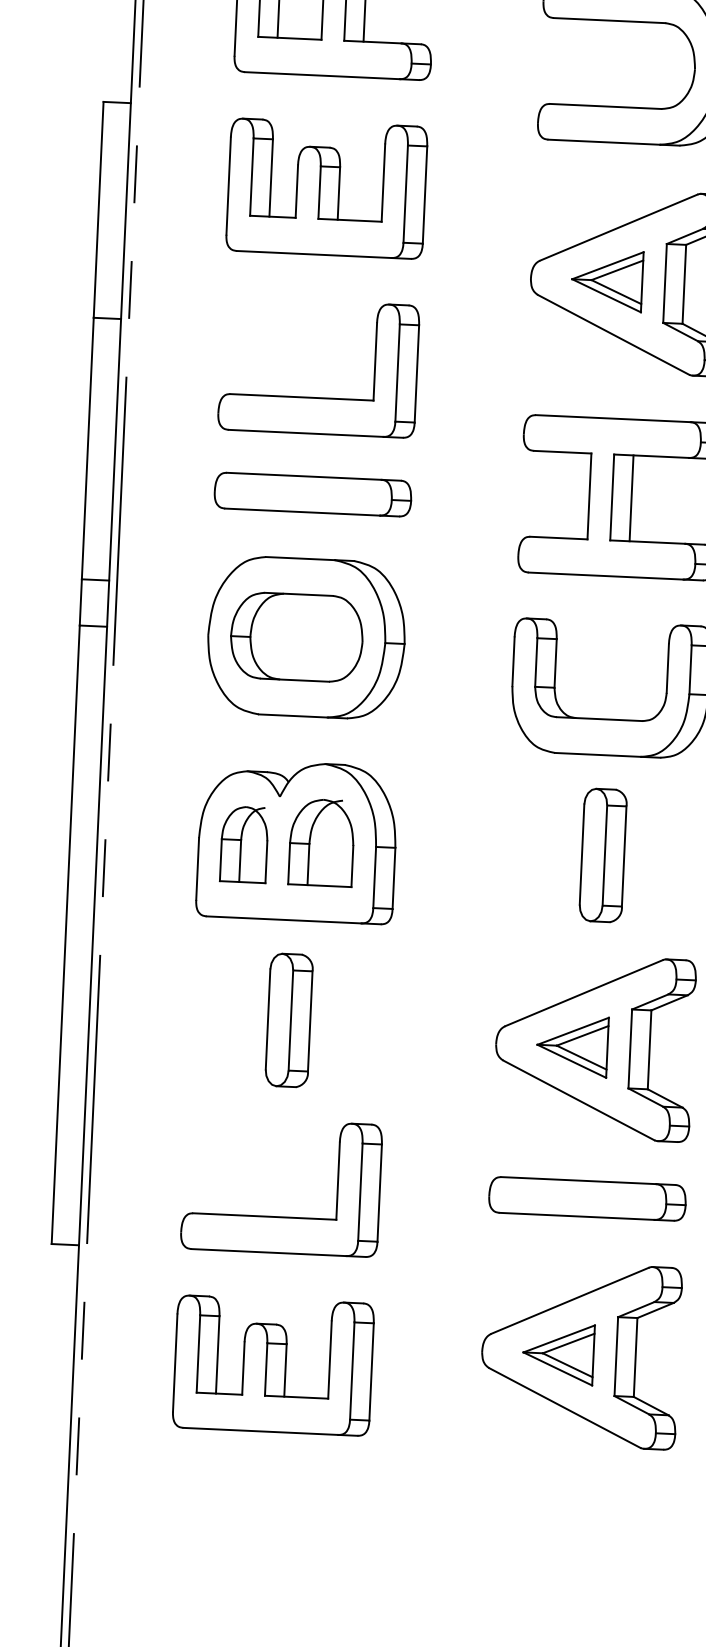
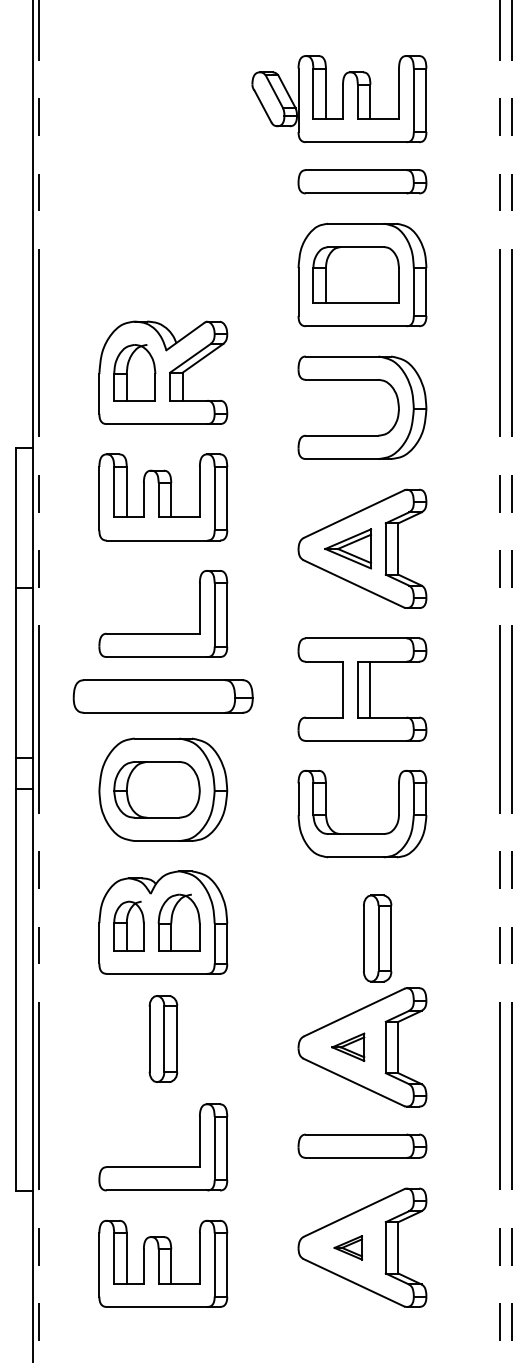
part: (313, 494) -> (163, 696), size x1.4
part: (603, 855) -> (377, 938), moved
part: (572, 1044) -> (348, 1046), size x0.7
part: (558, 1353) -> (348, 1247), size x0.6

